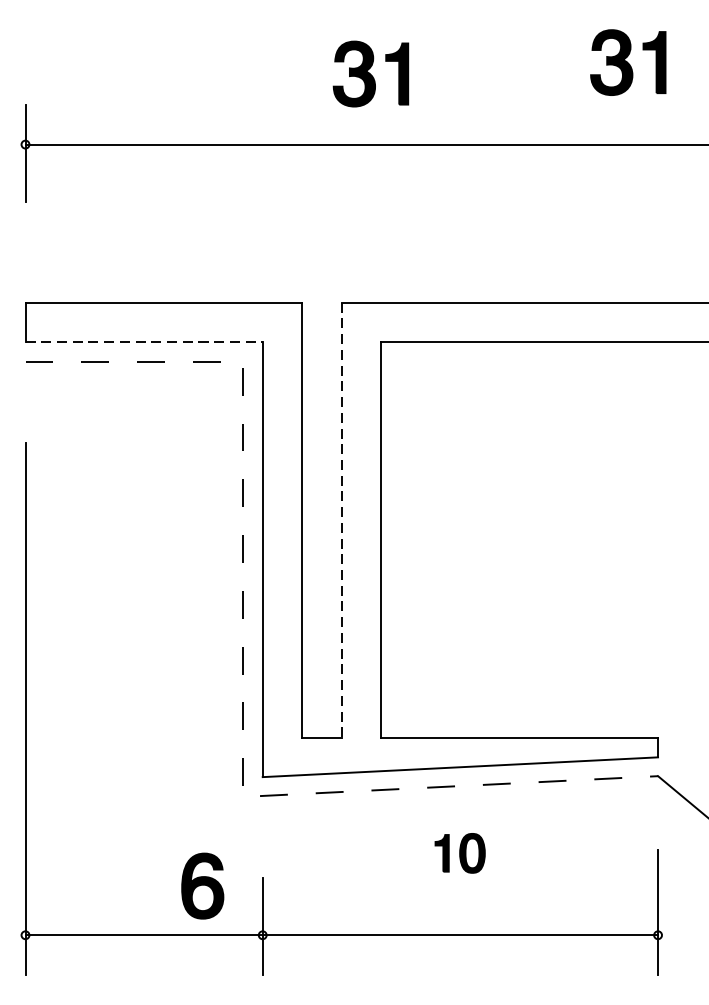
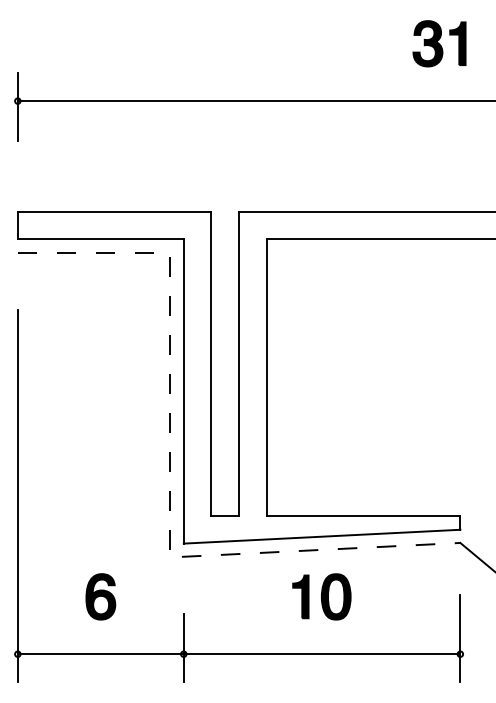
part: (370, 73) -> (259, 51), removed
line: (143, 342) -> (100, 239), dashed -> solid
line: (342, 521) -> (239, 364), dashed -> solid
part: (459, 852) -> (321, 596), size x1.67
part: (202, 885) -> (100, 596), moved

